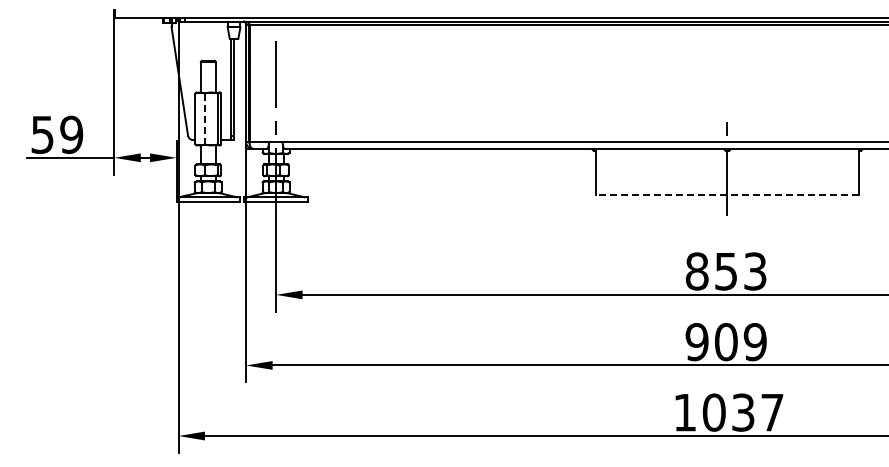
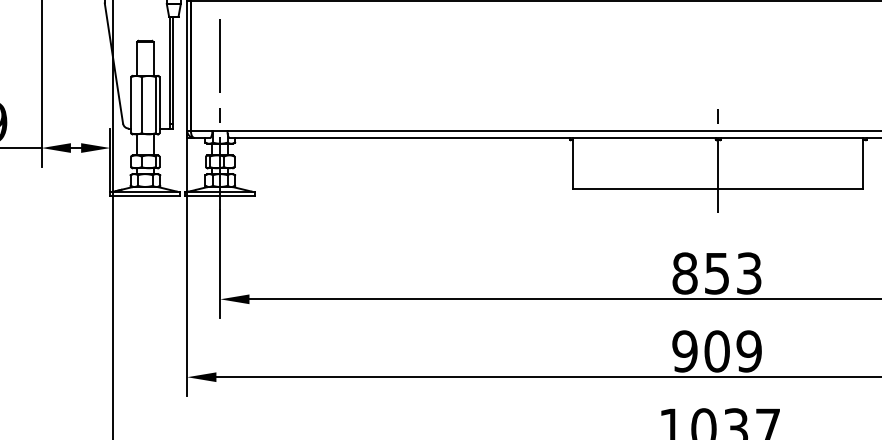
line: (204, 119) -> (141, 105), dashed -> solid
line: (726, 195) -> (717, 189), dashed -> solid

